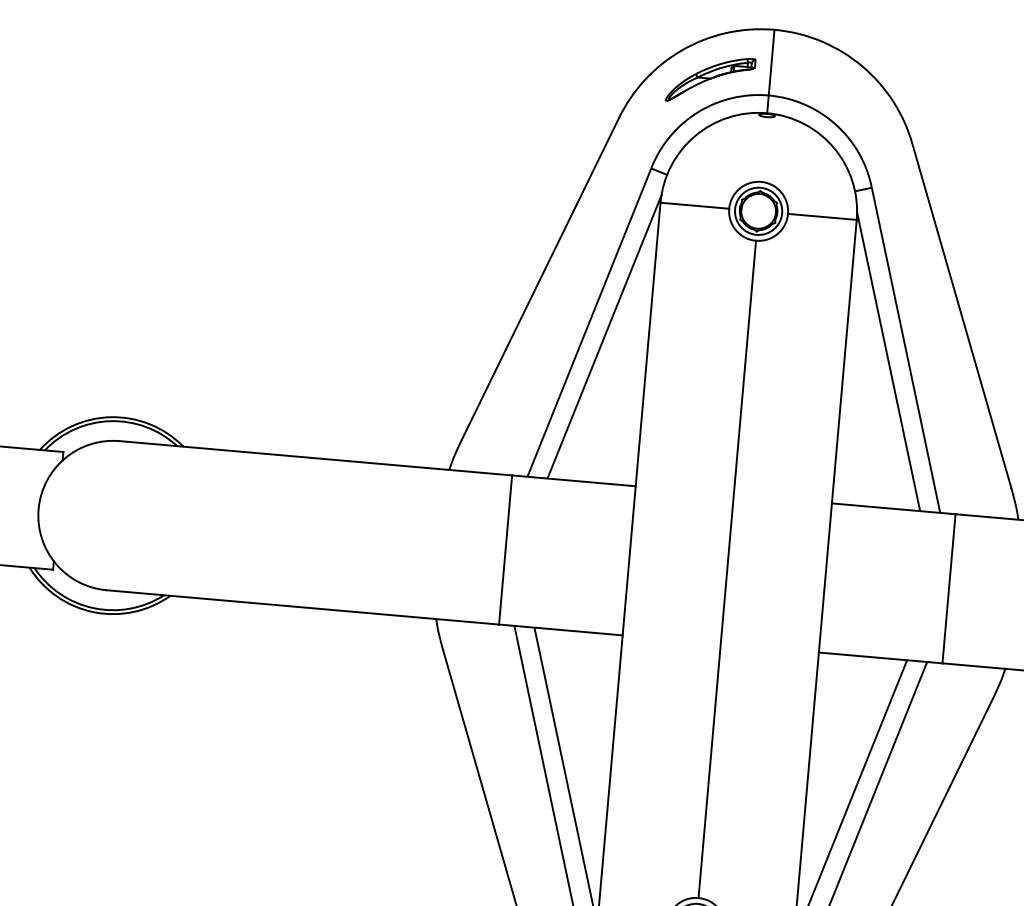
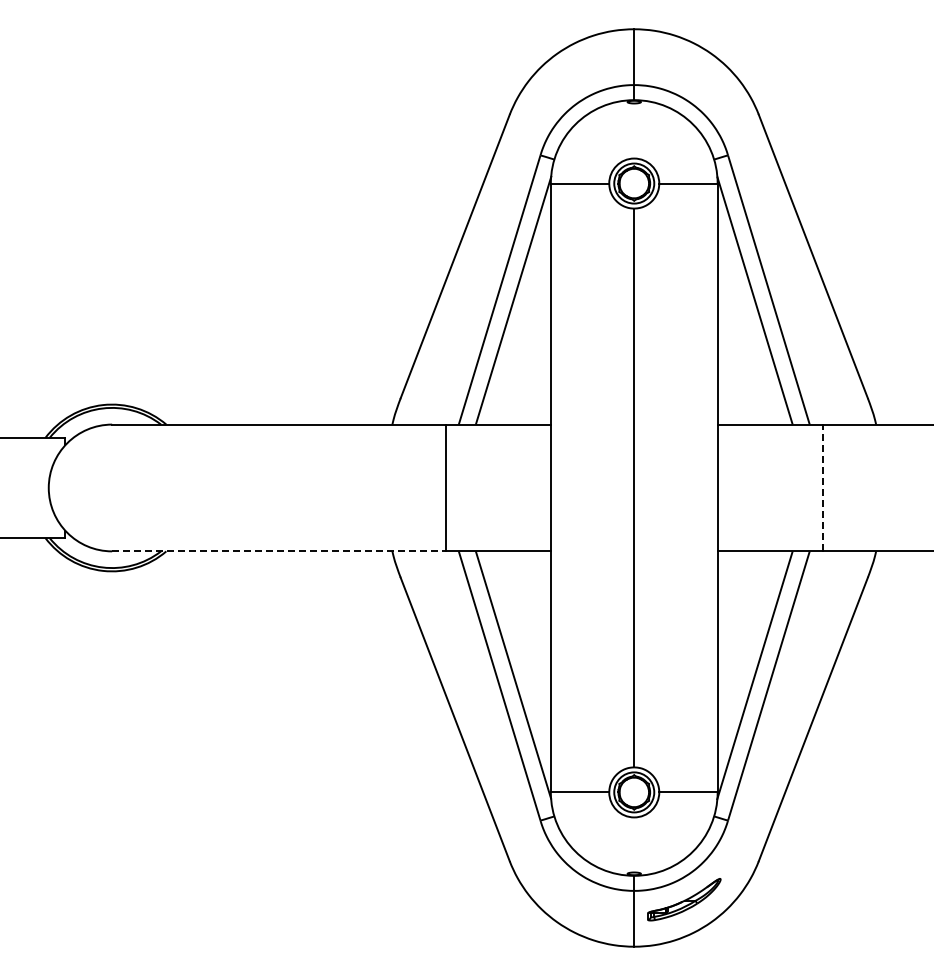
part: (711, 79) -> (584, 75), removed
line: (948, 588) -> (822, 487), solid -> dashed
line: (302, 607) -> (278, 551), solid -> dashed

